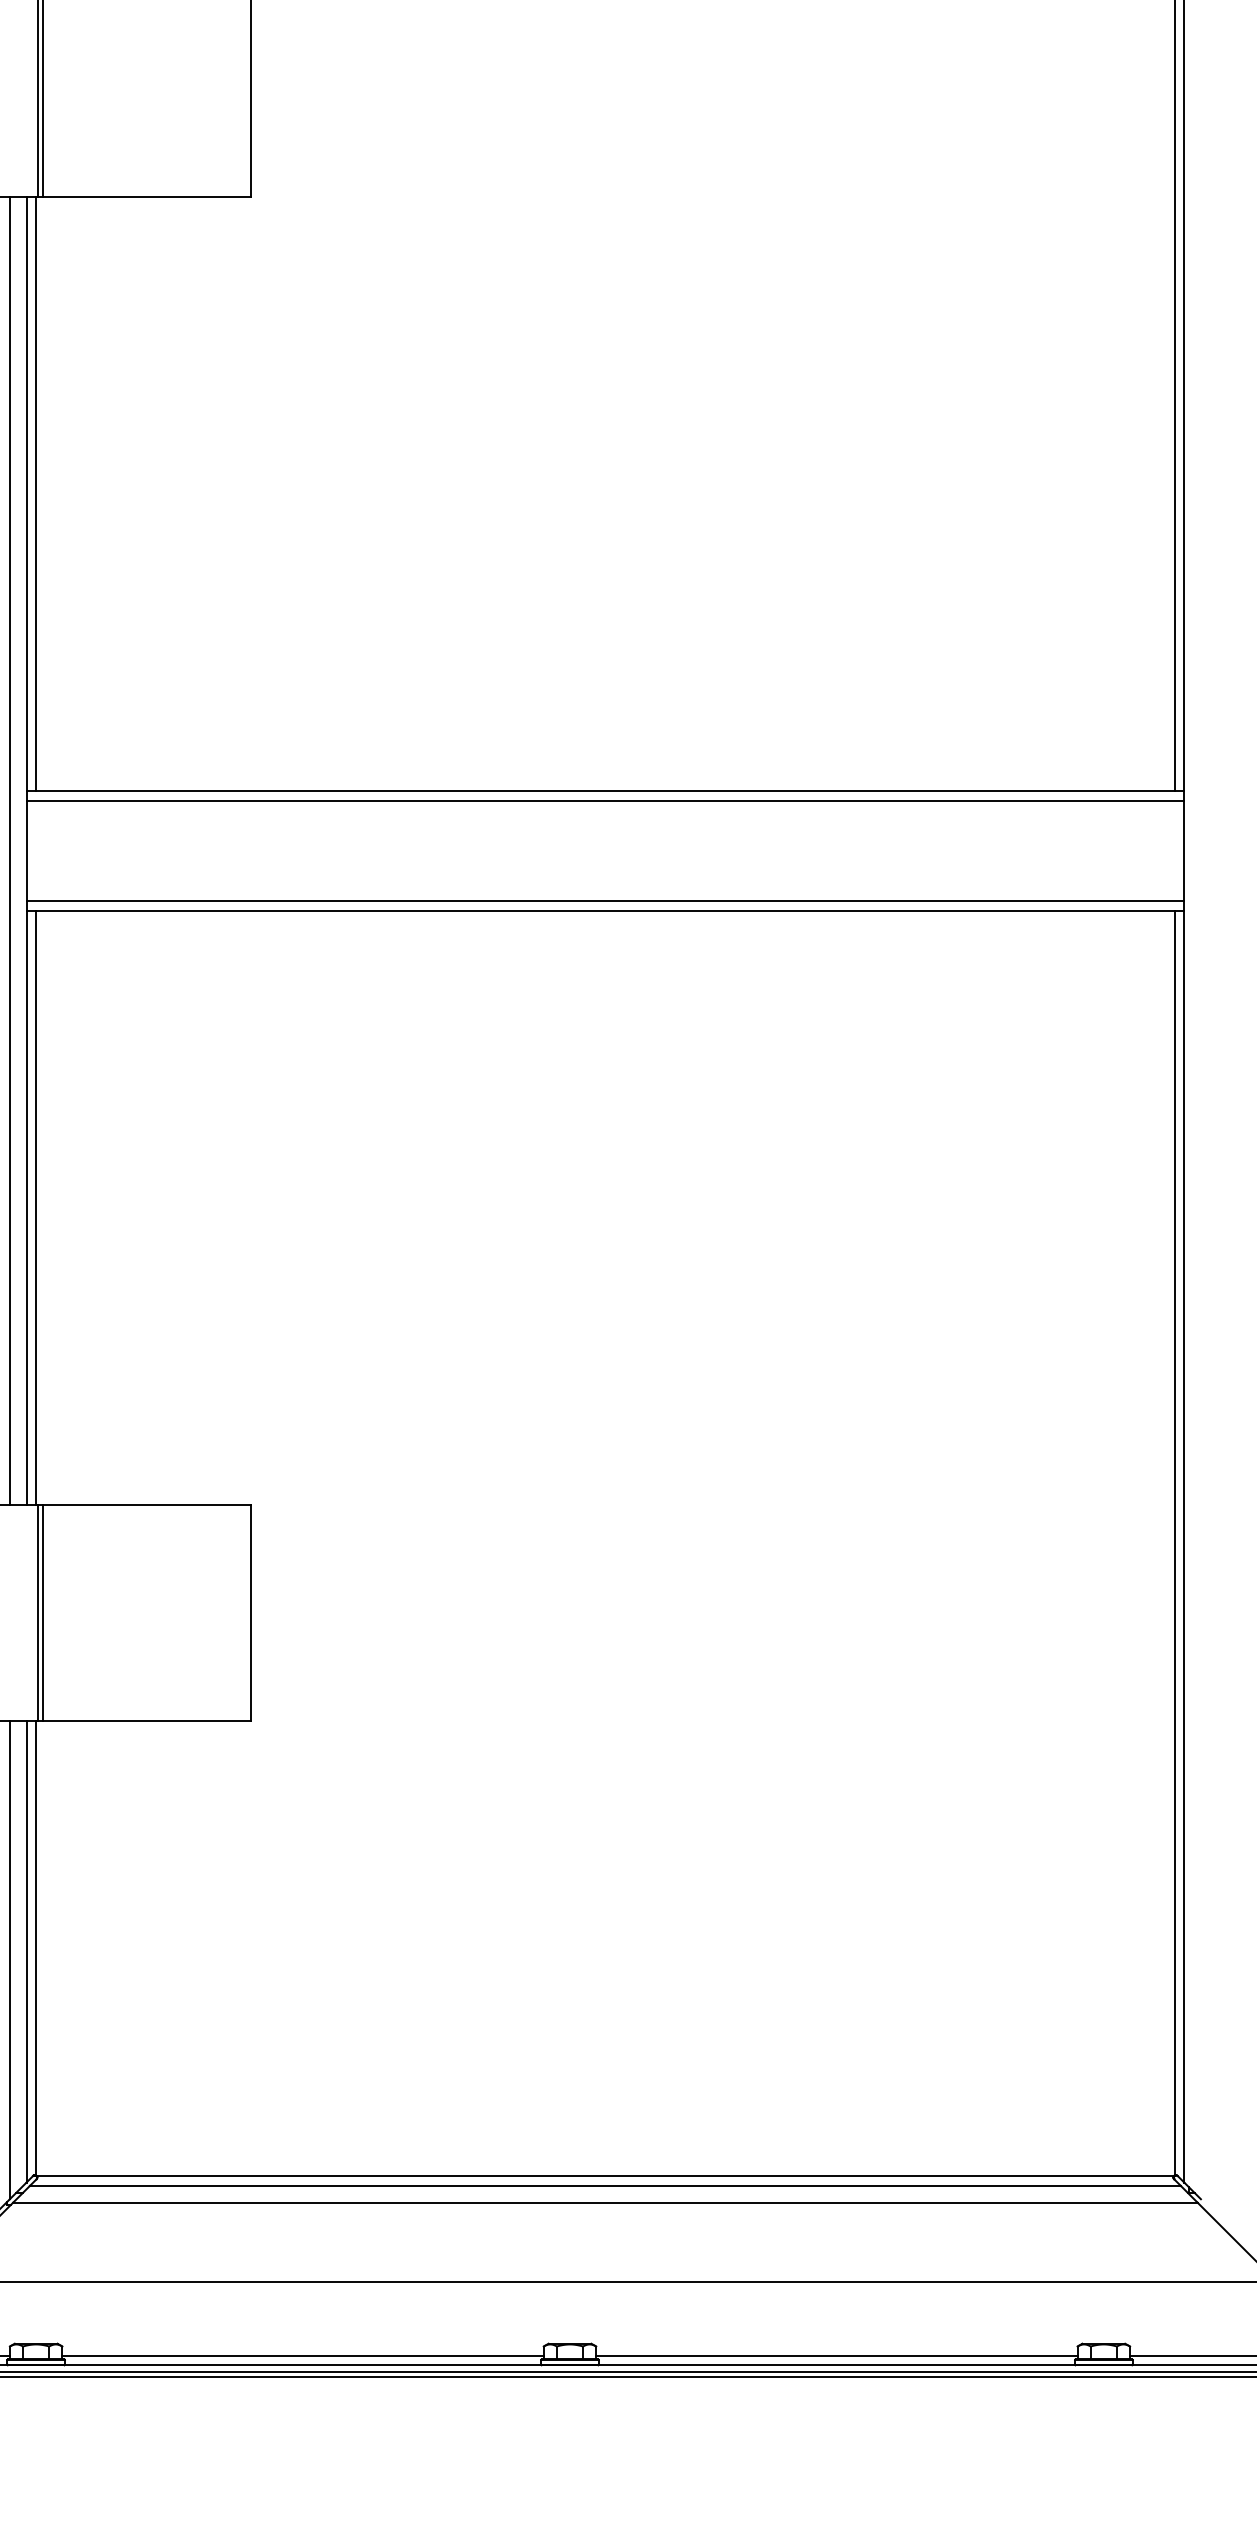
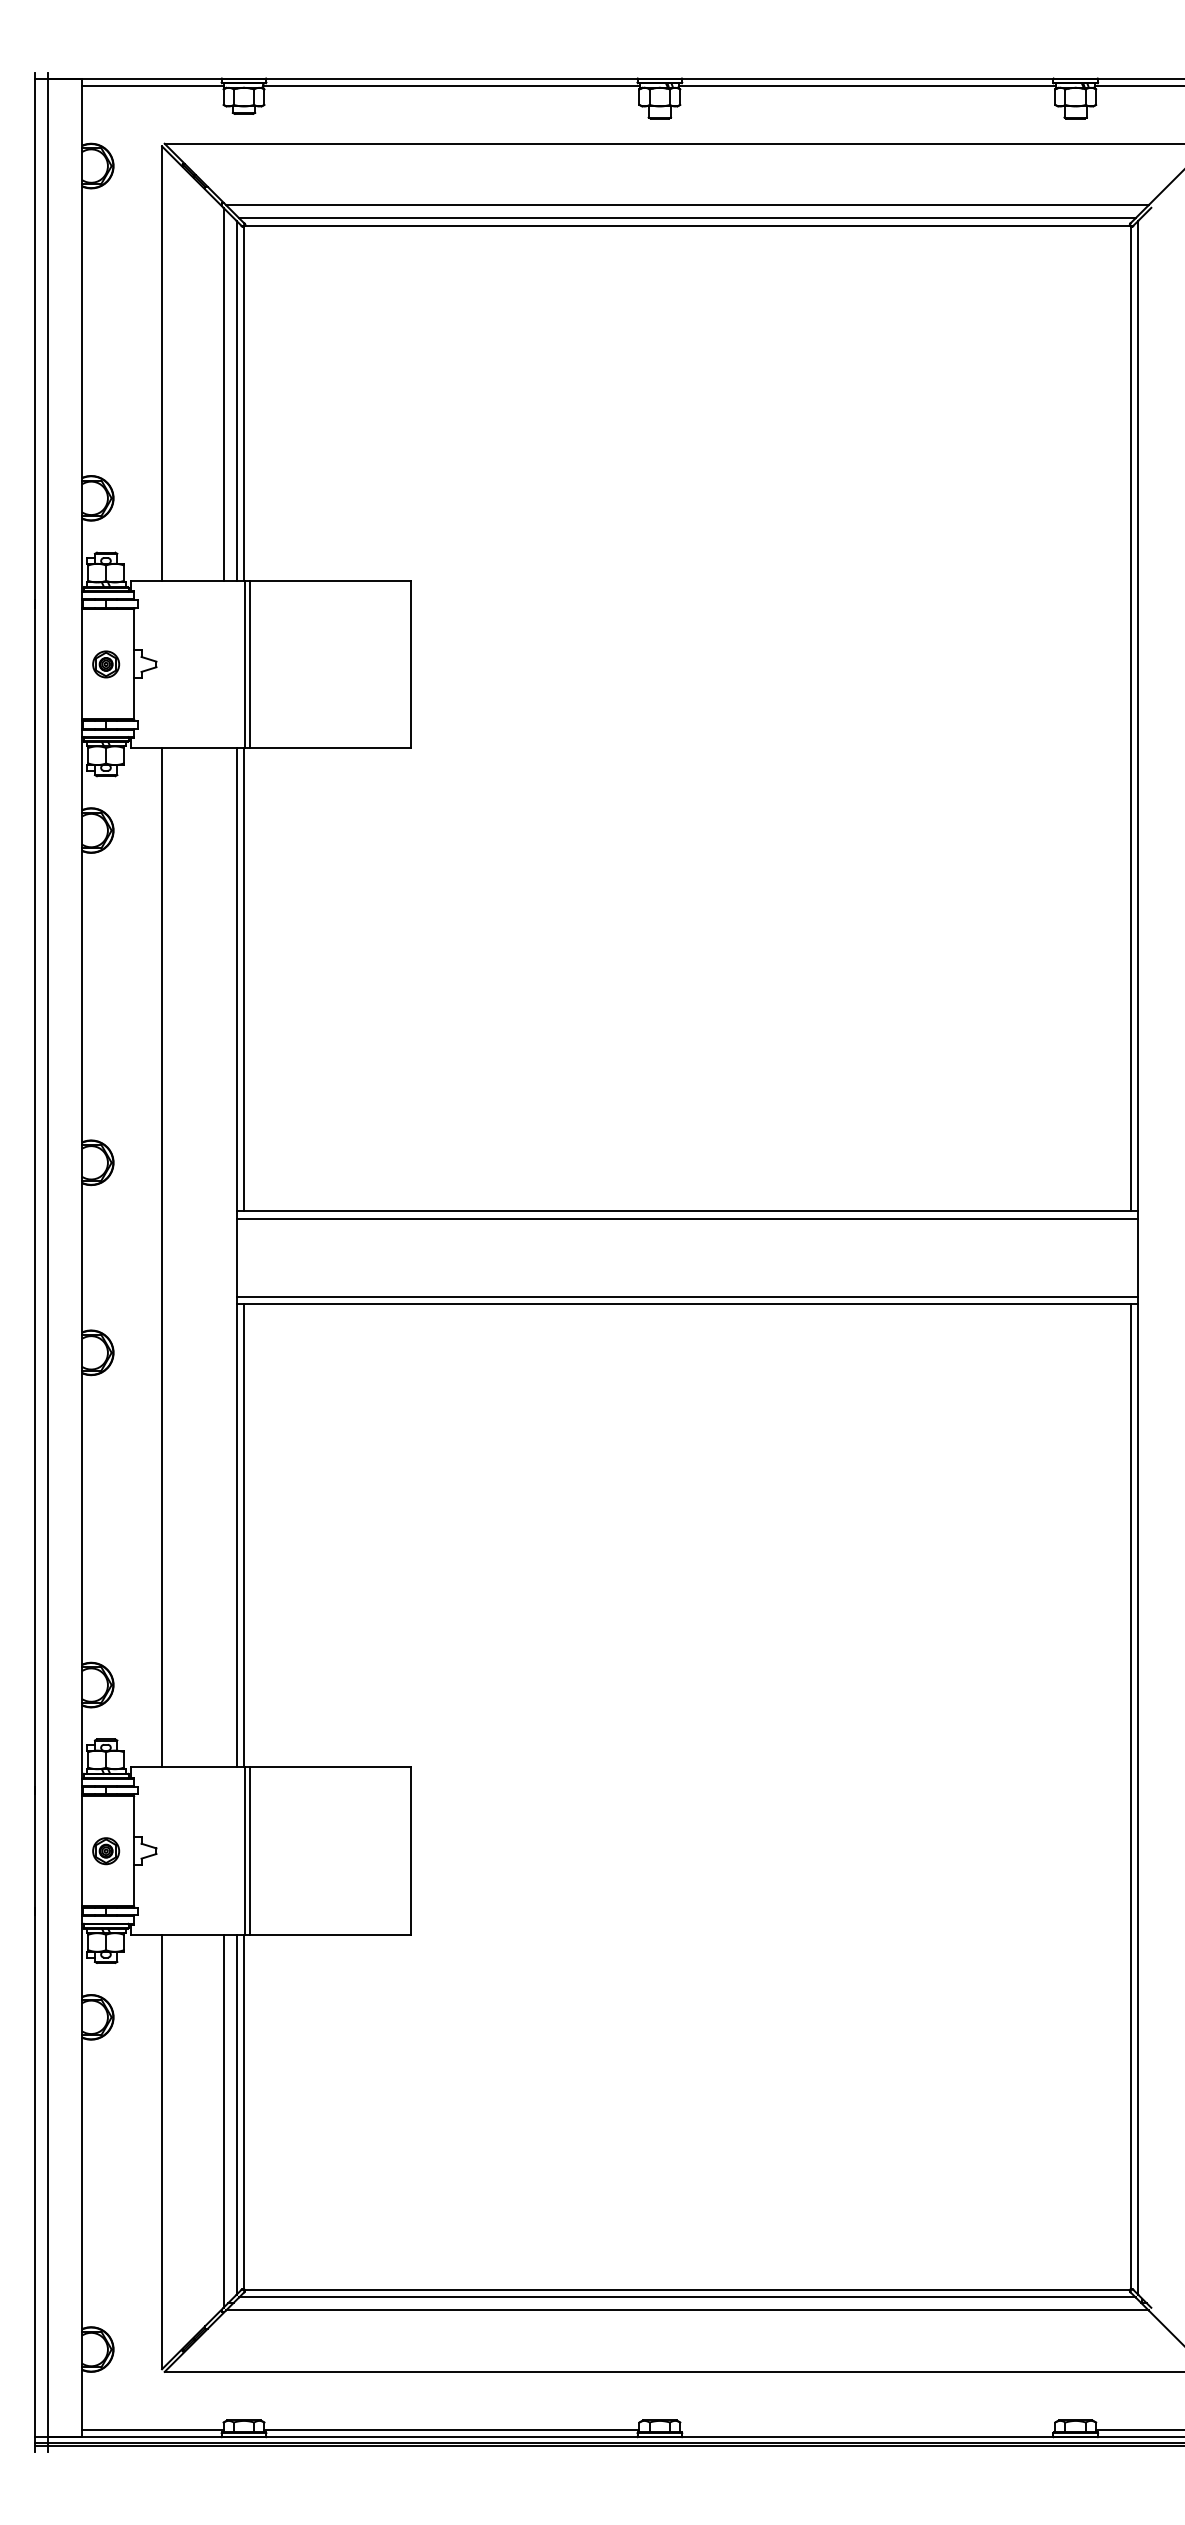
line: (9, 850) -> (223, 1257), removed
line: (836, 2355) -> (867, 2429), removed

